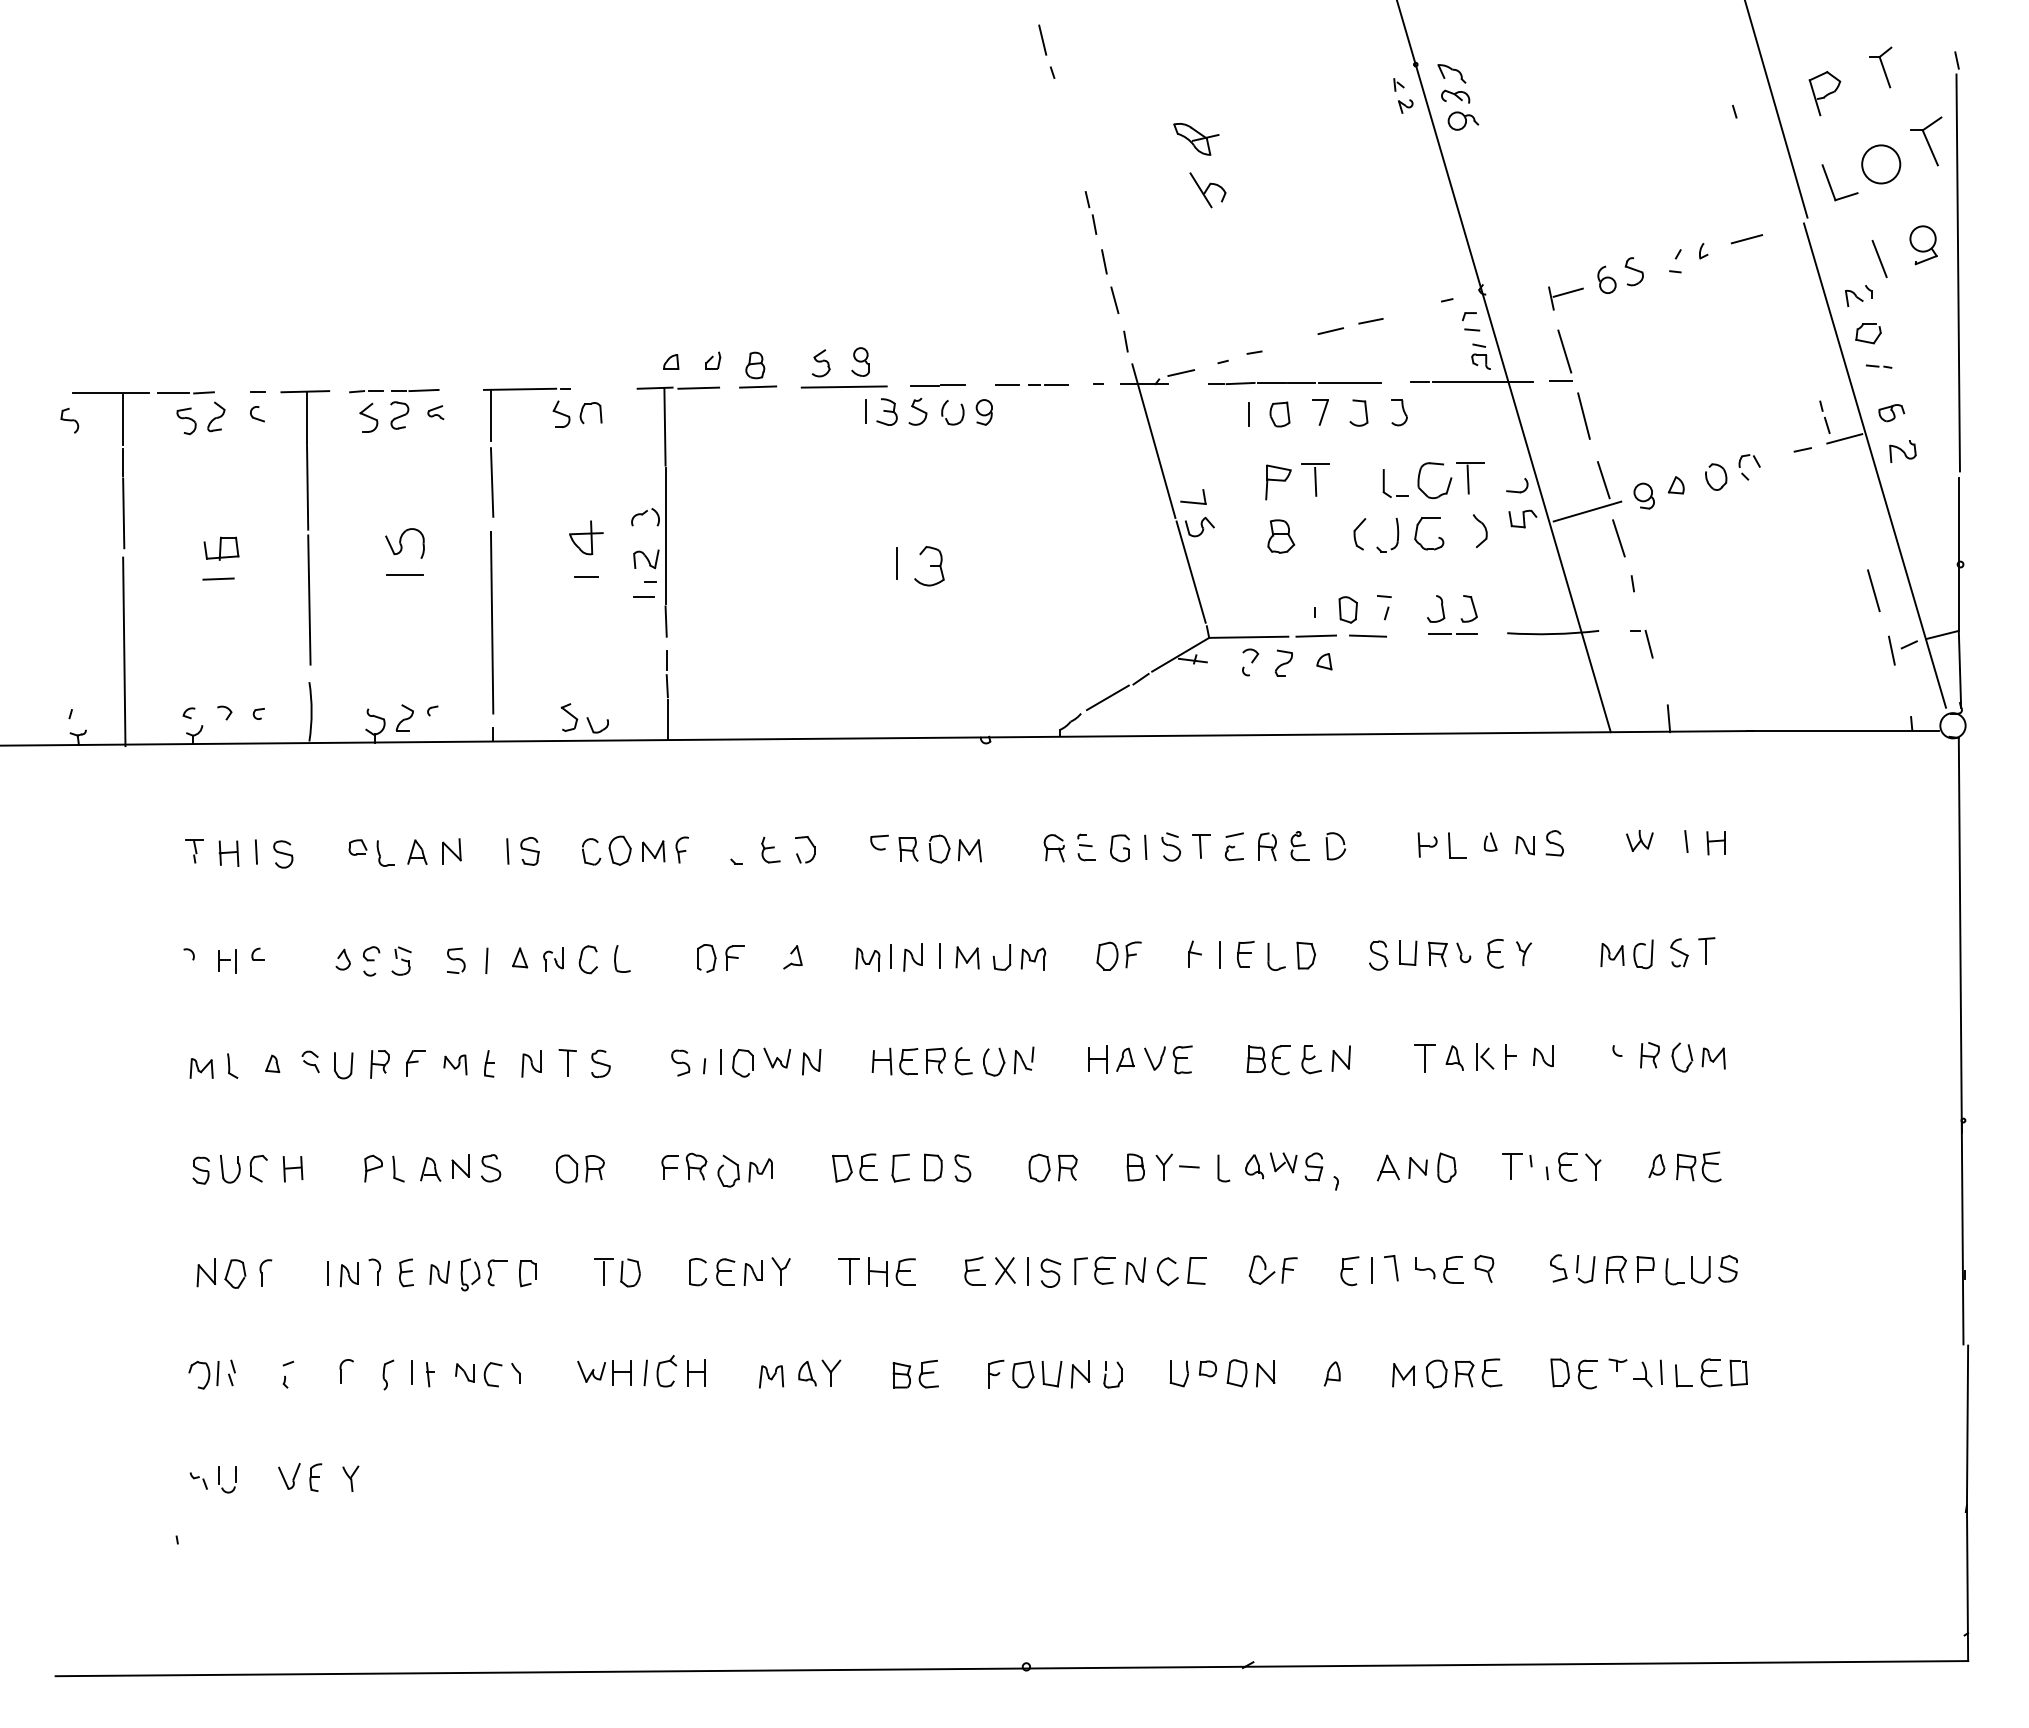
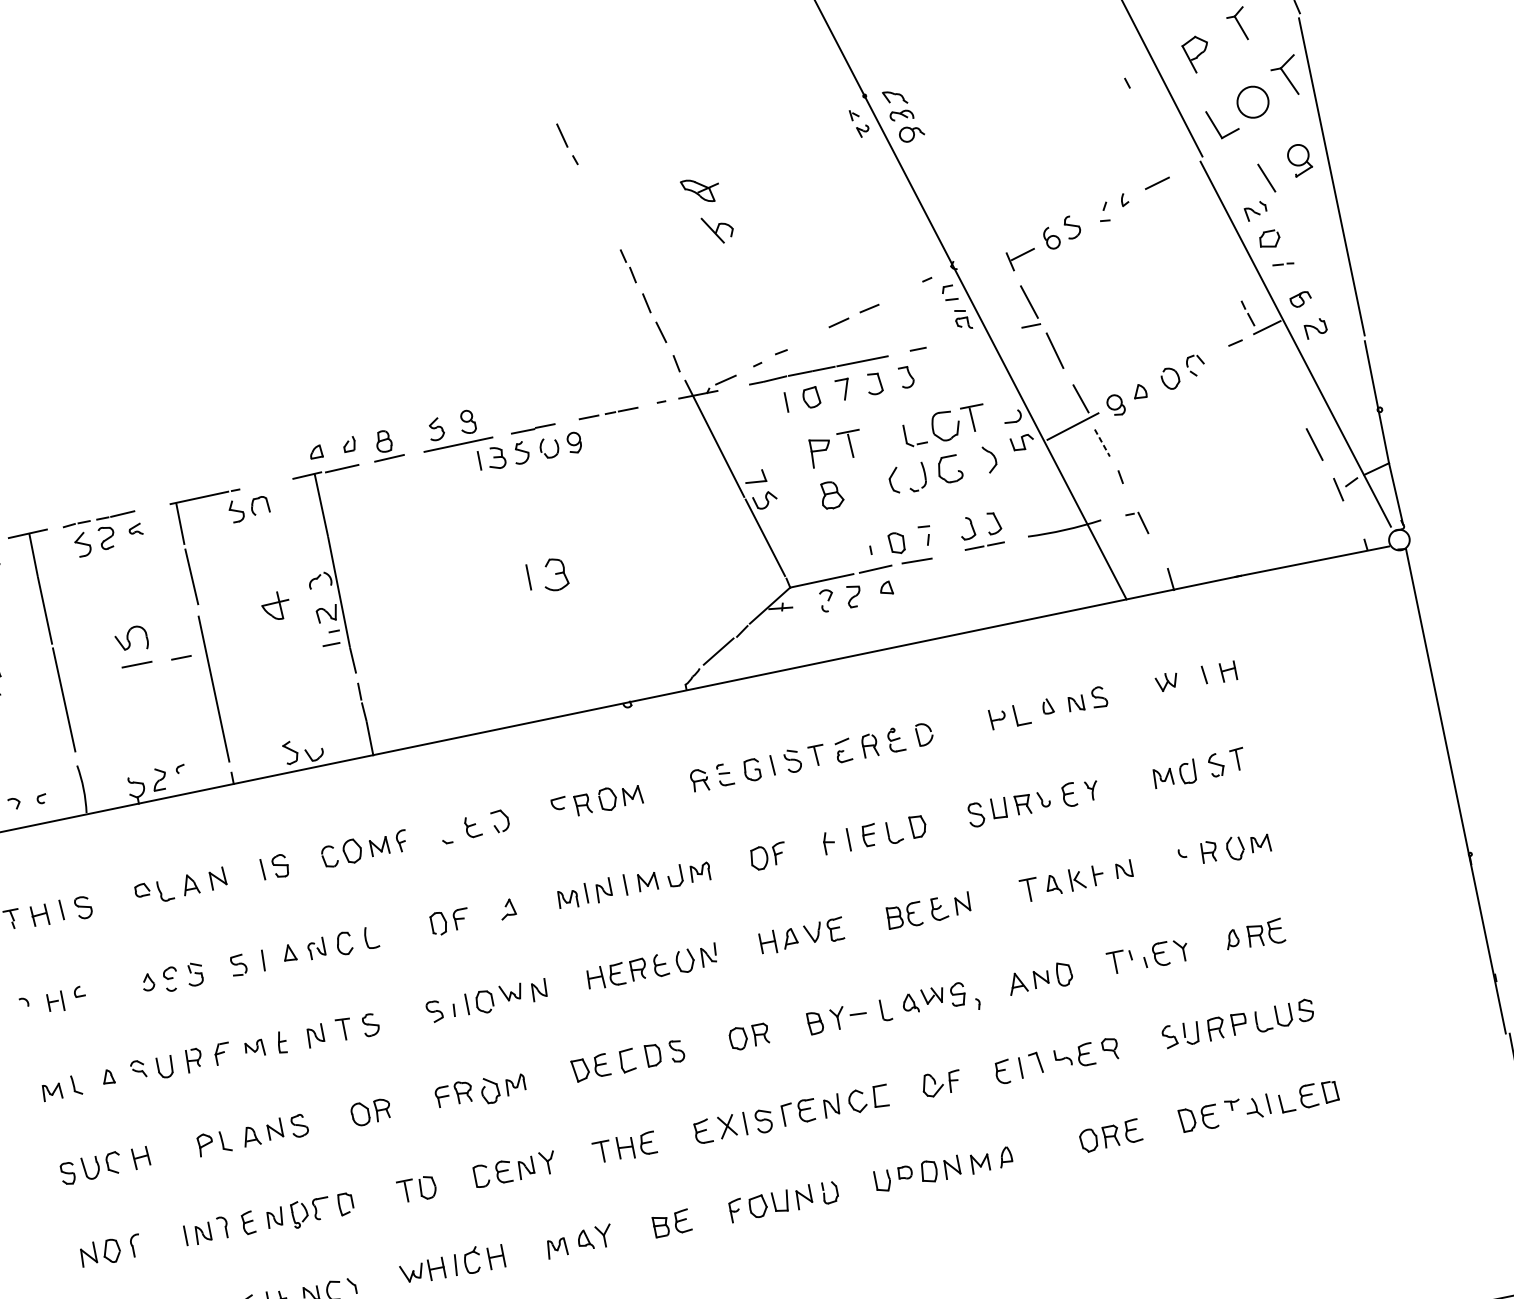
line: (1482, 381) -> (968, 339), removed
line: (1618, 538) -> (1102, 443), solid -> dashed
line: (586, 576) -> (181, 657), moved
part: (1403, 1375) -> (980, 1163), moved

